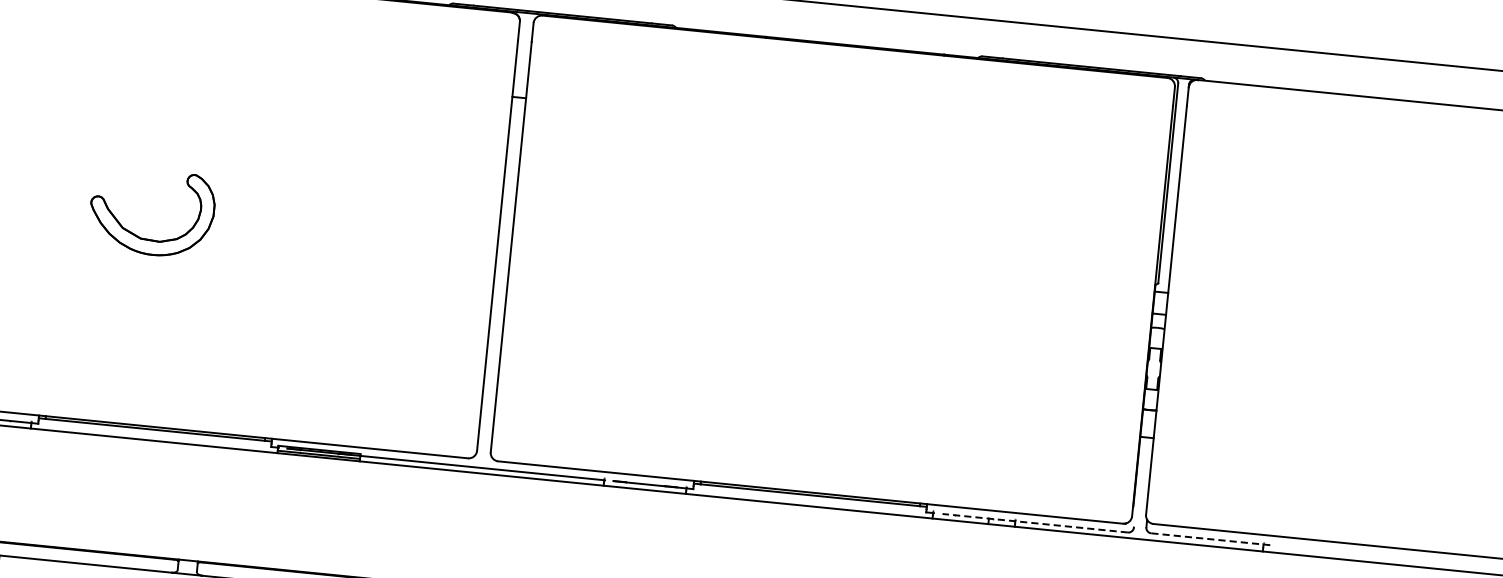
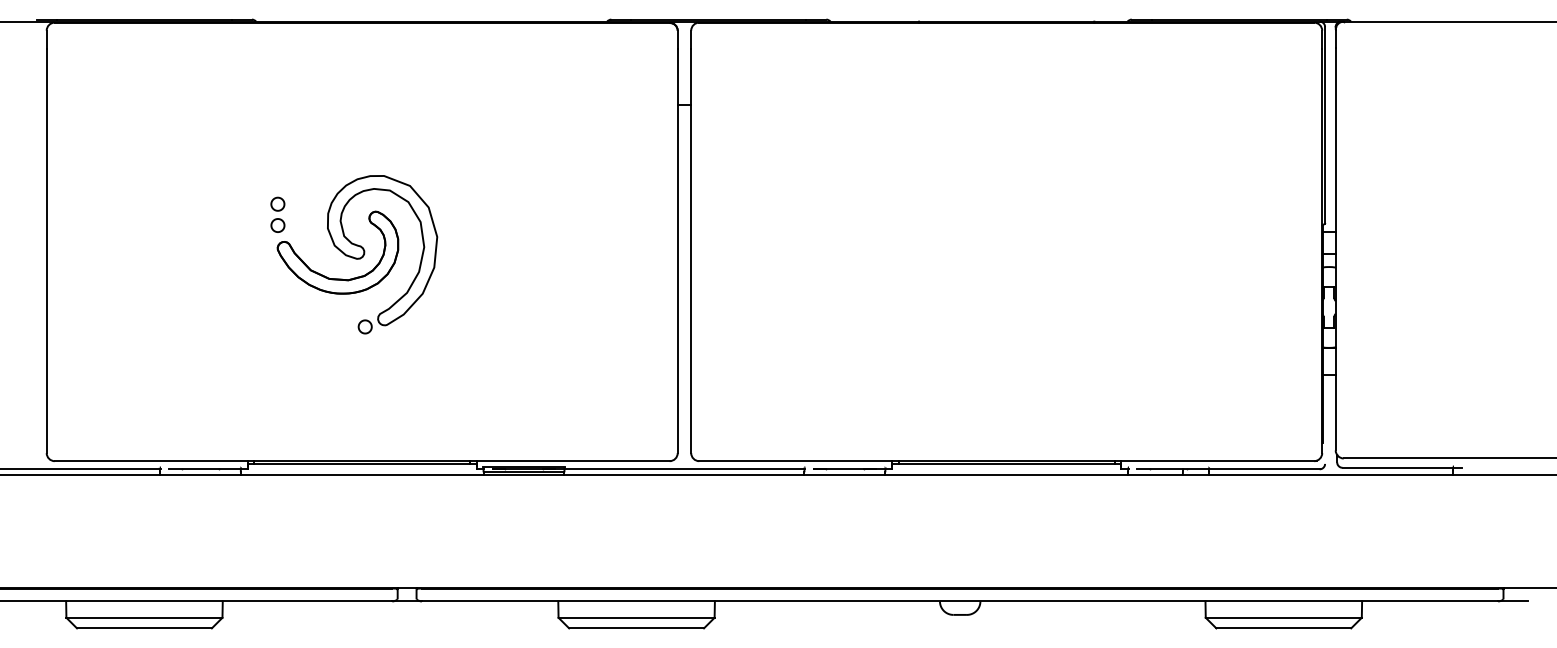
part: (94, 167) -> (277, 214), added
part: (179, 216) -> (365, 253), added
line: (1034, 523) -> (1227, 469), dashed -> solid
line: (1212, 539) -> (1402, 467), dashed -> solid

